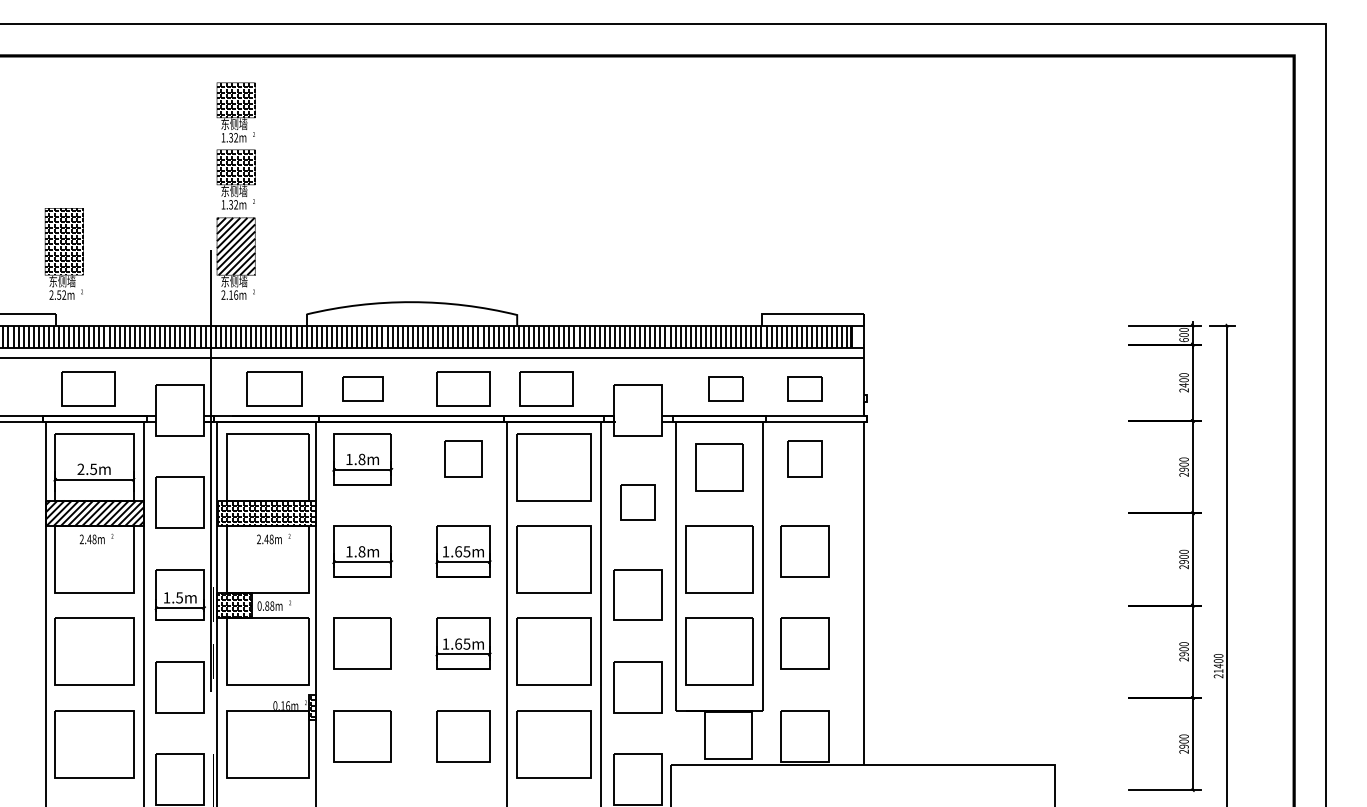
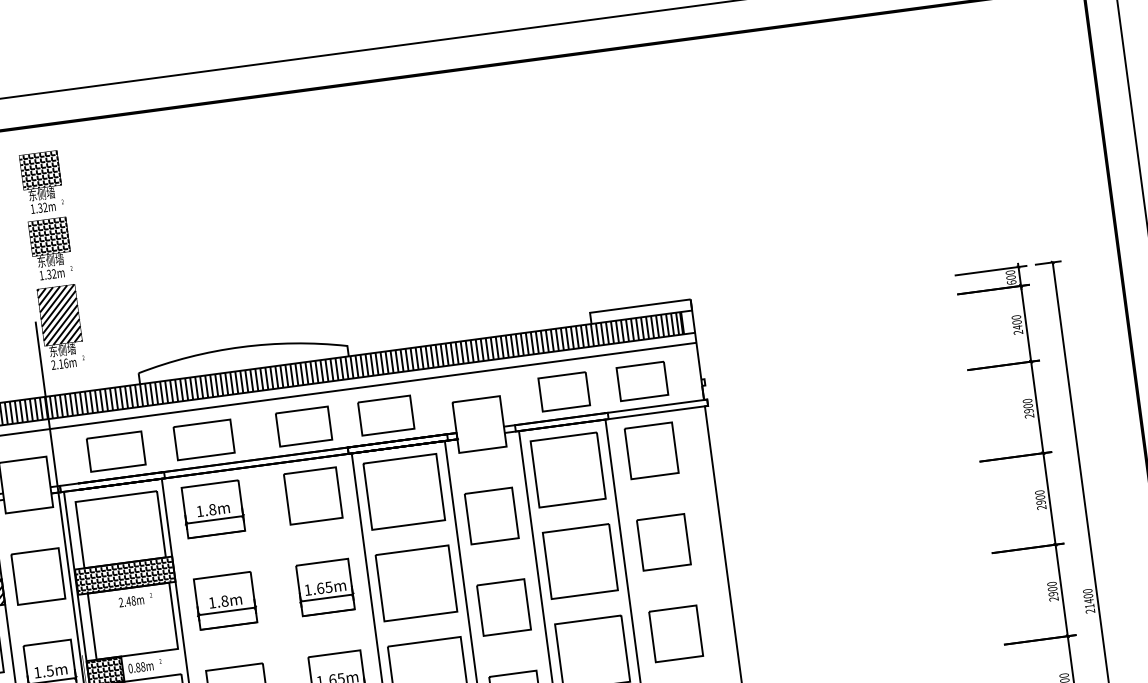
part: (362, 388) -> (203, 439), size x1.43
part: (725, 388) -> (563, 391), size x1.43
part: (804, 388) -> (641, 380), size x1.43
part: (463, 459) -> (313, 496), size x1.43
part: (804, 459) -> (651, 451), size x1.43
part: (719, 467) -> (568, 470), size x1.43
part: (637, 502) -> (491, 515), size x1.43

